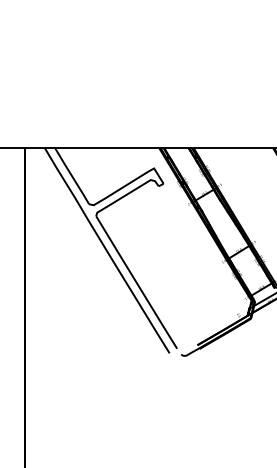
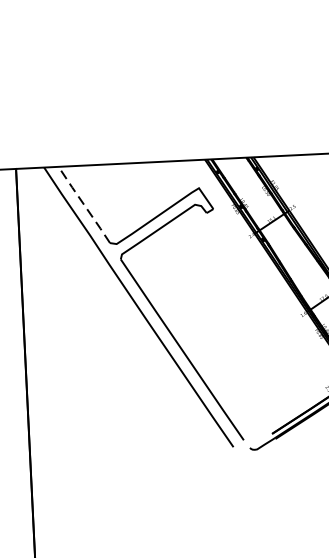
line: (72, 176) -> (84, 205), solid -> dashed

